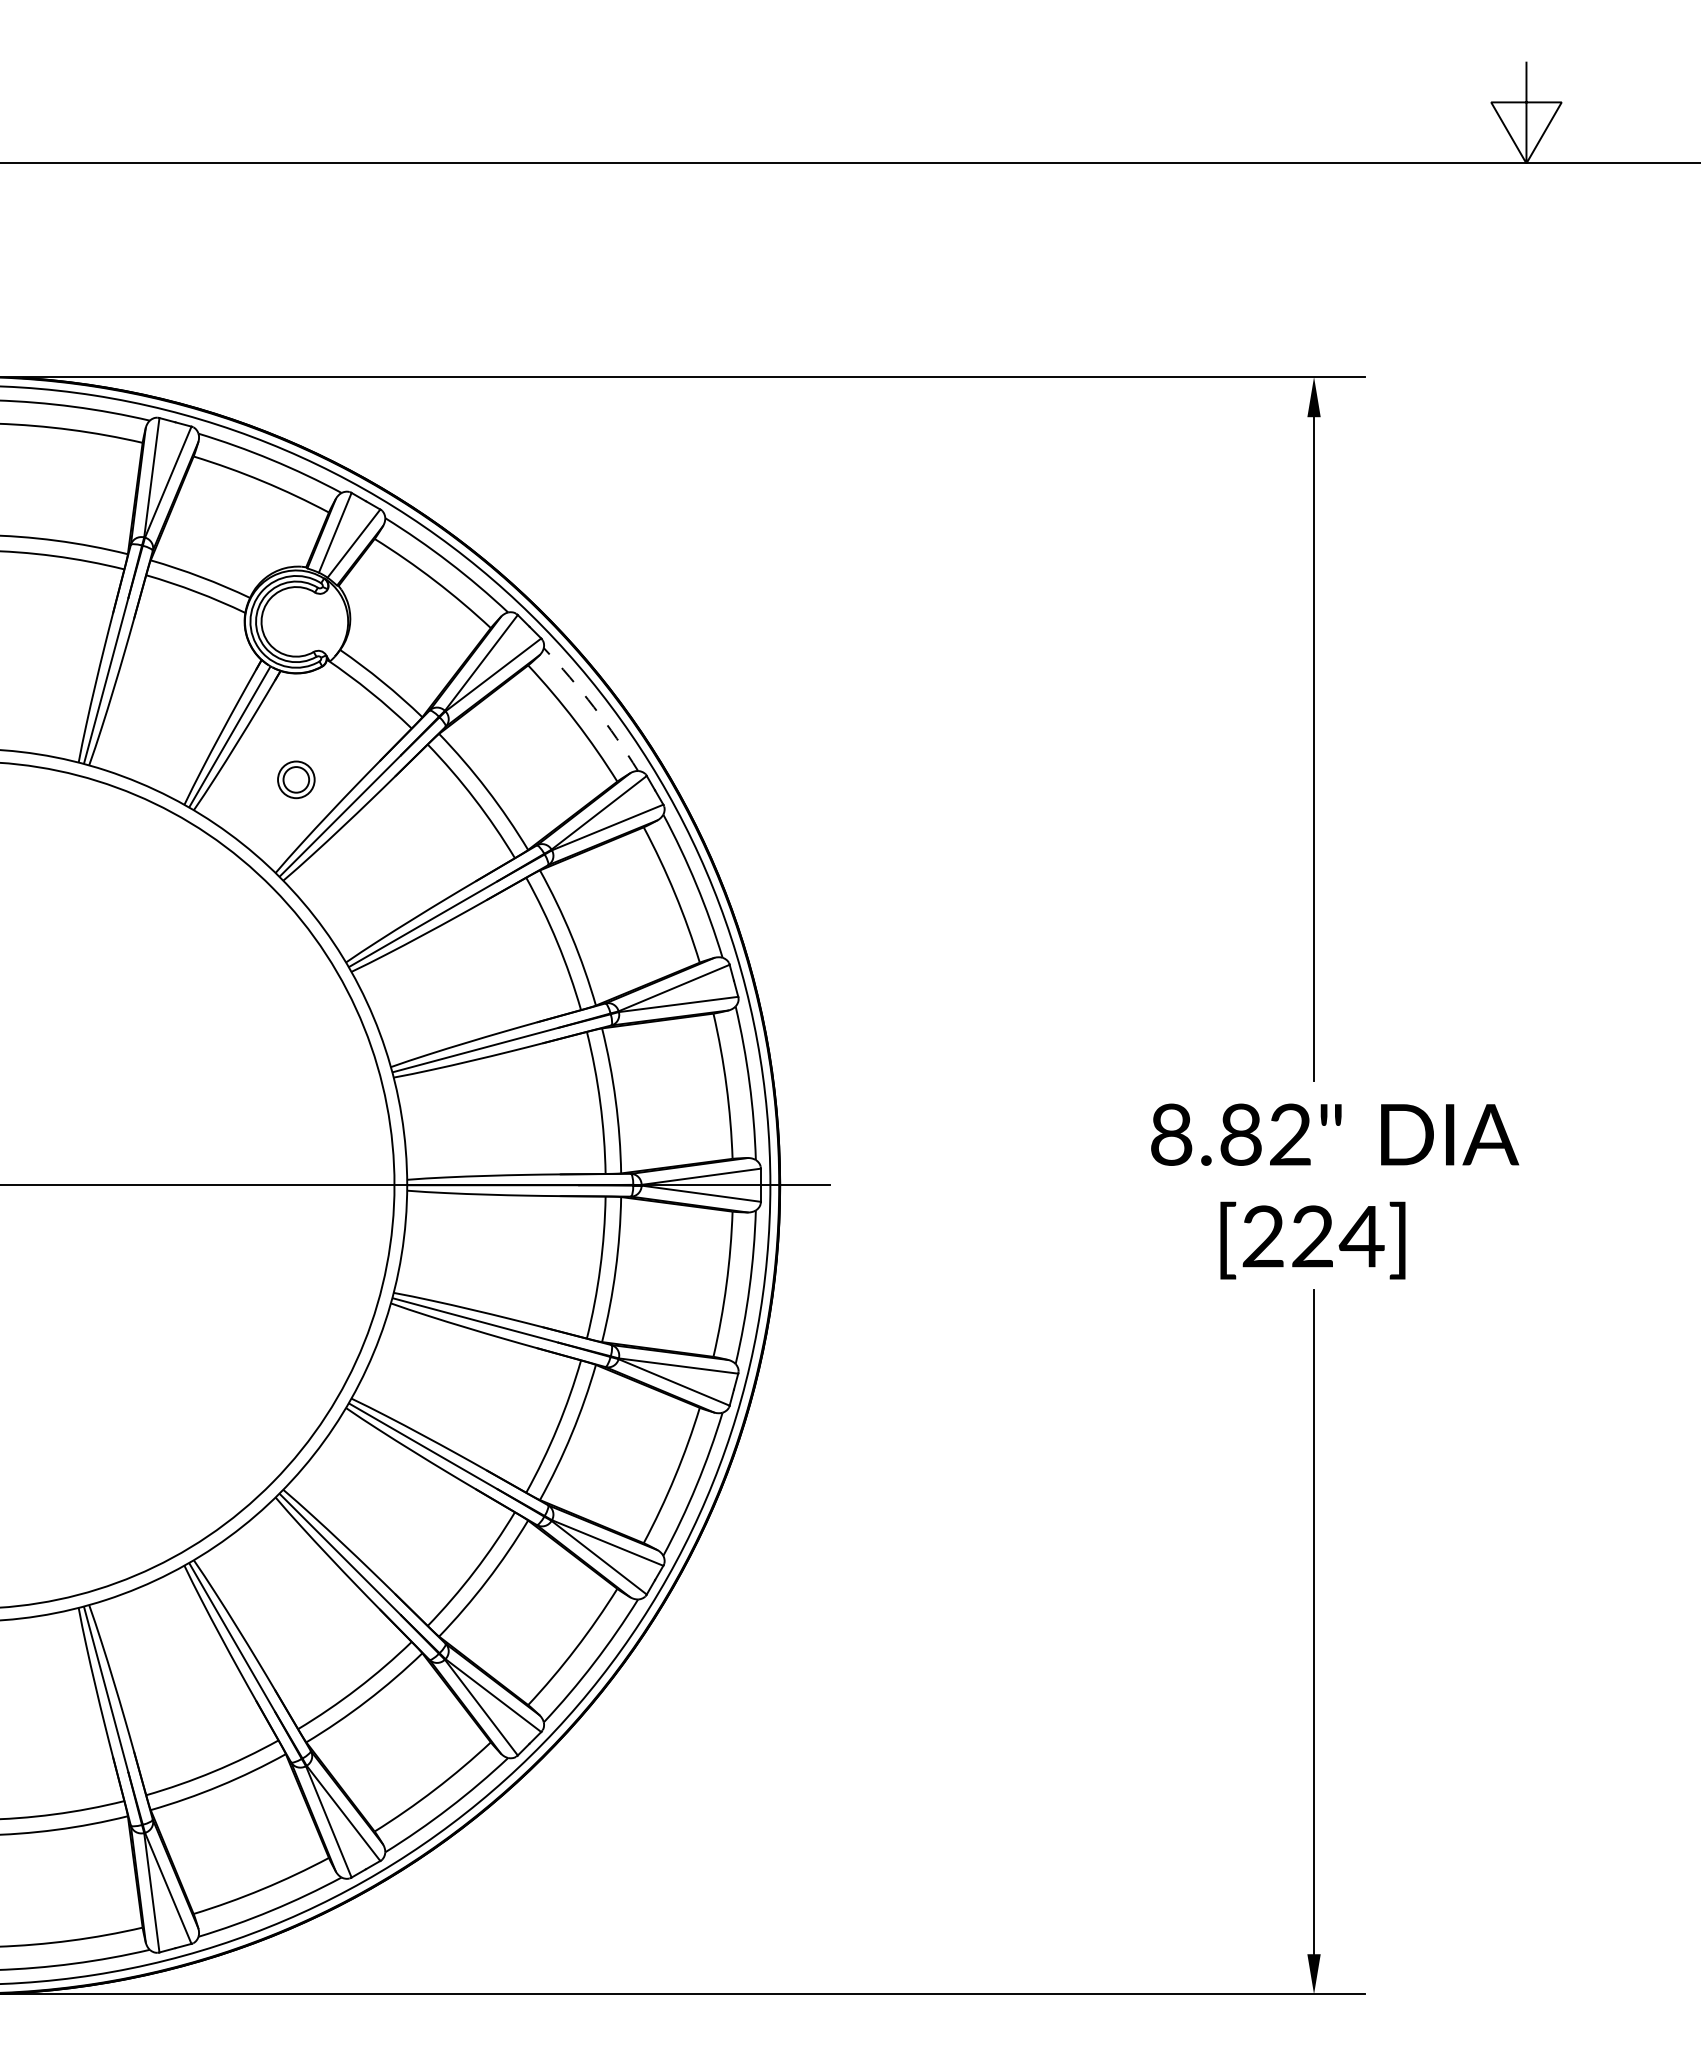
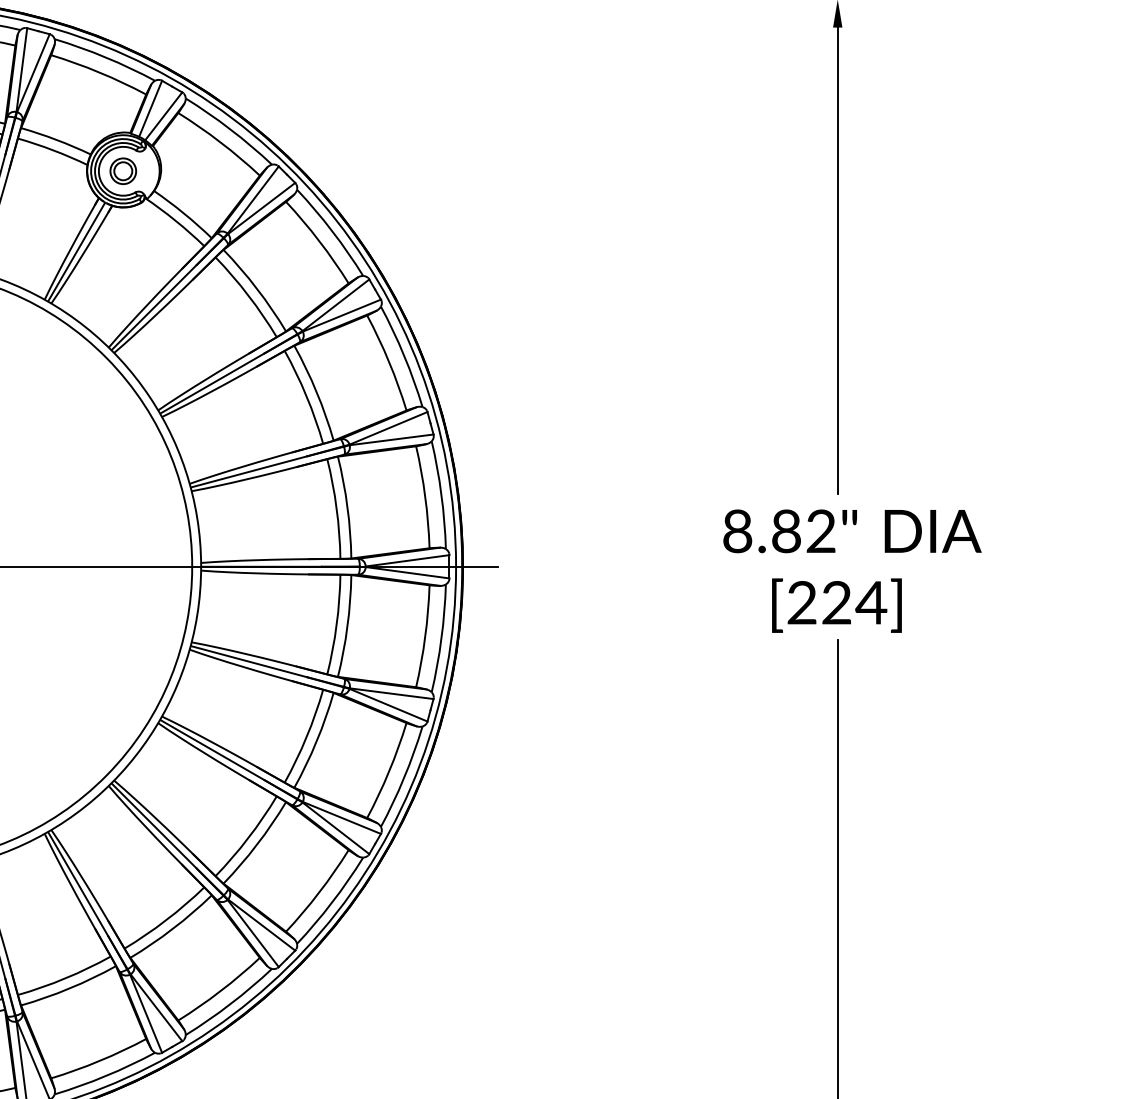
arc: (594, 707) -> (332, 231), dashed -> solid
part: (296, 779) -> (123, 171), moved

